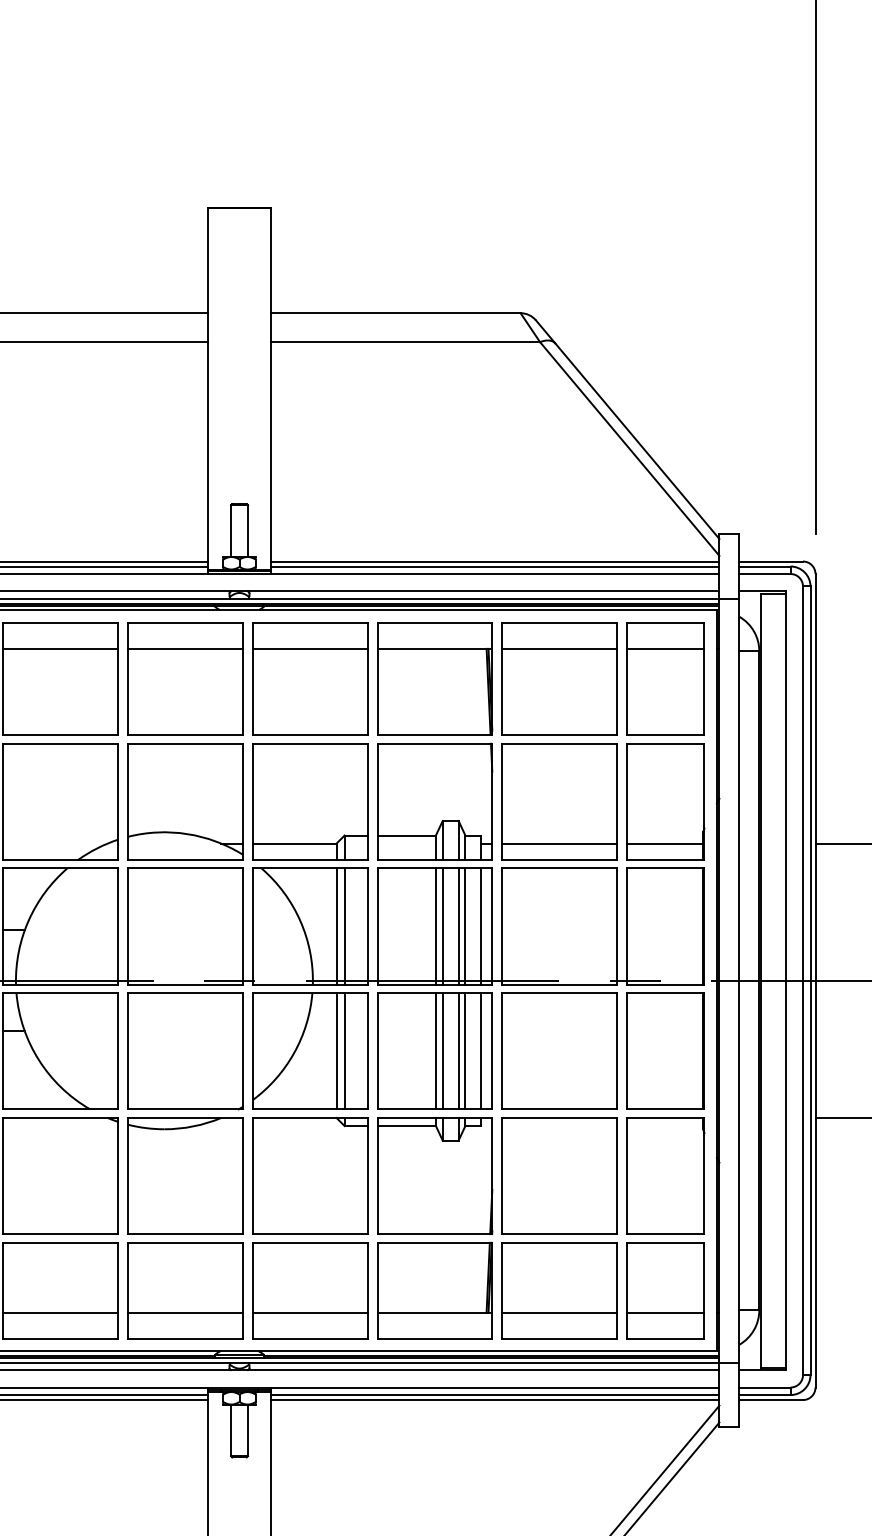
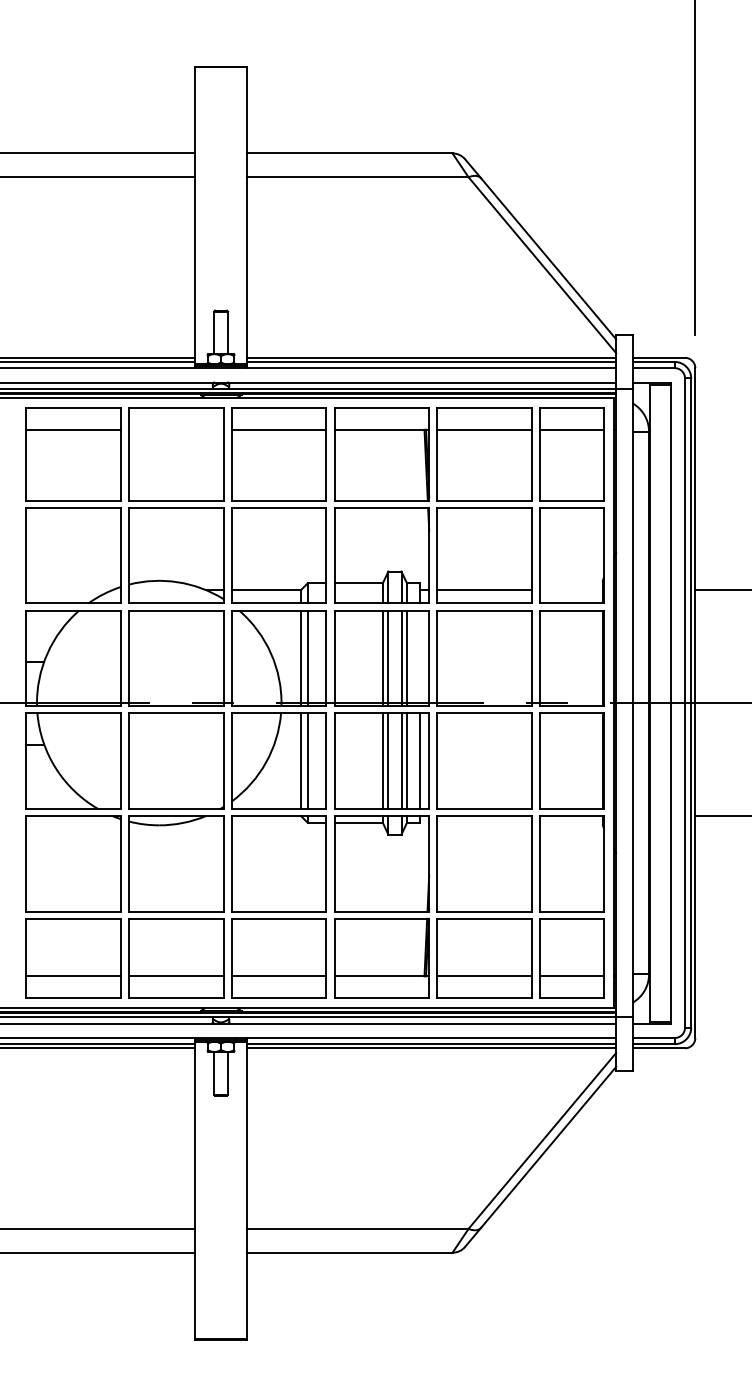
line: (185, 648) -> (176, 429), removed
line: (665, 844) -> (571, 590), removed
line: (481, 926) -> (420, 658), removed

